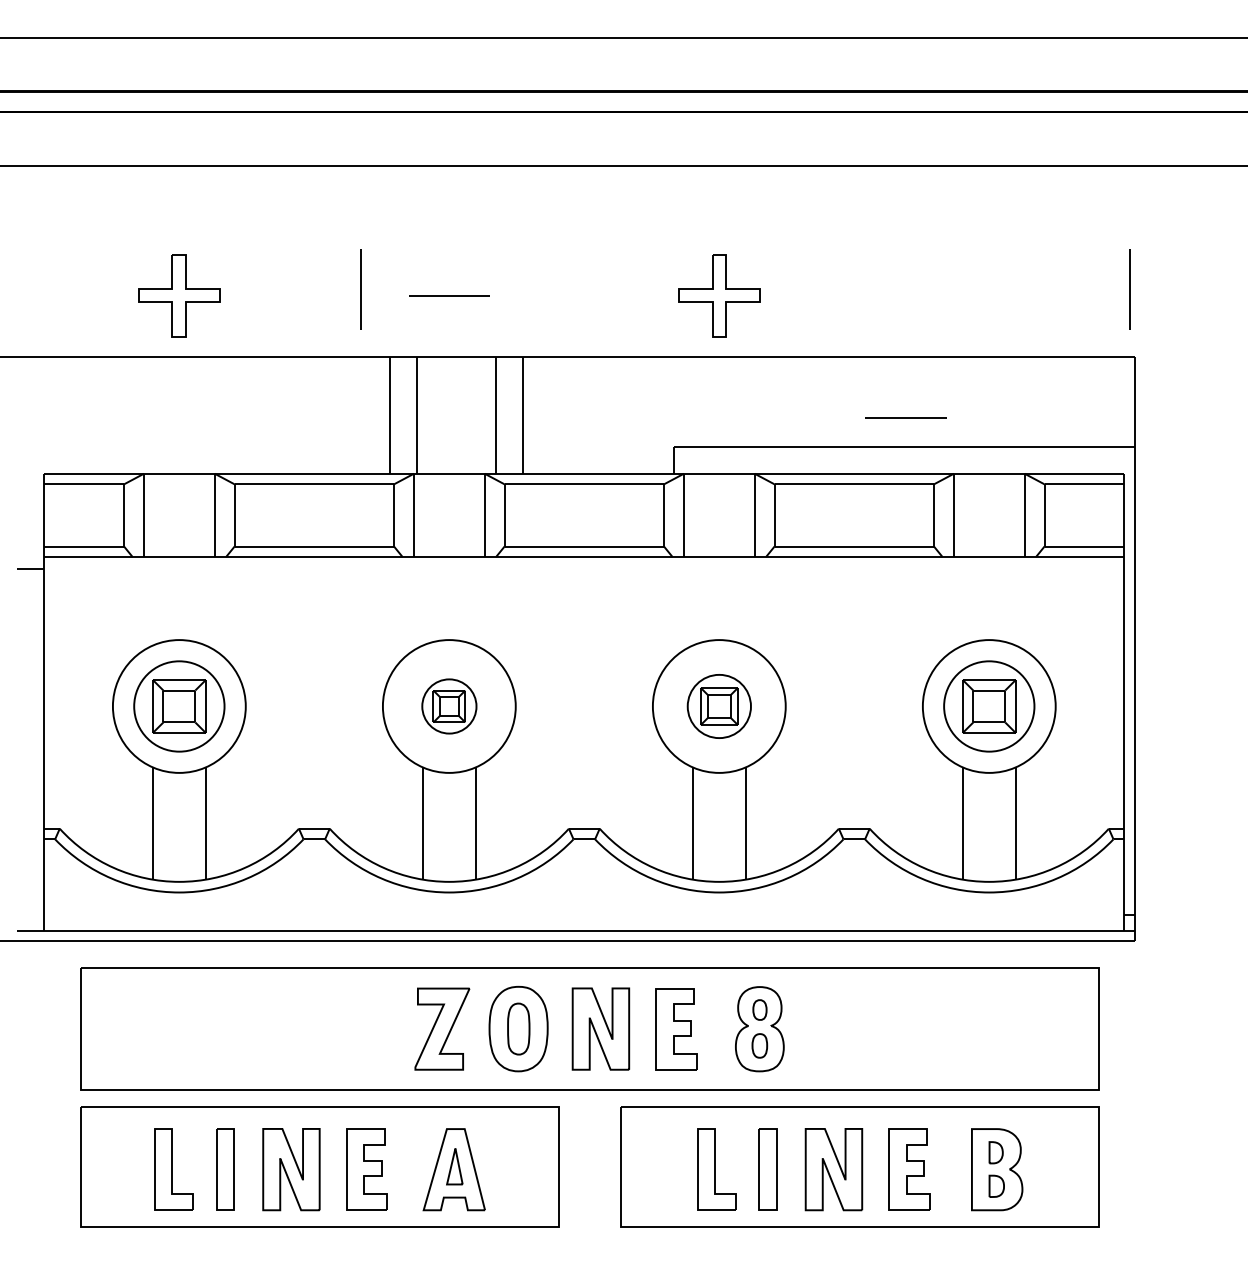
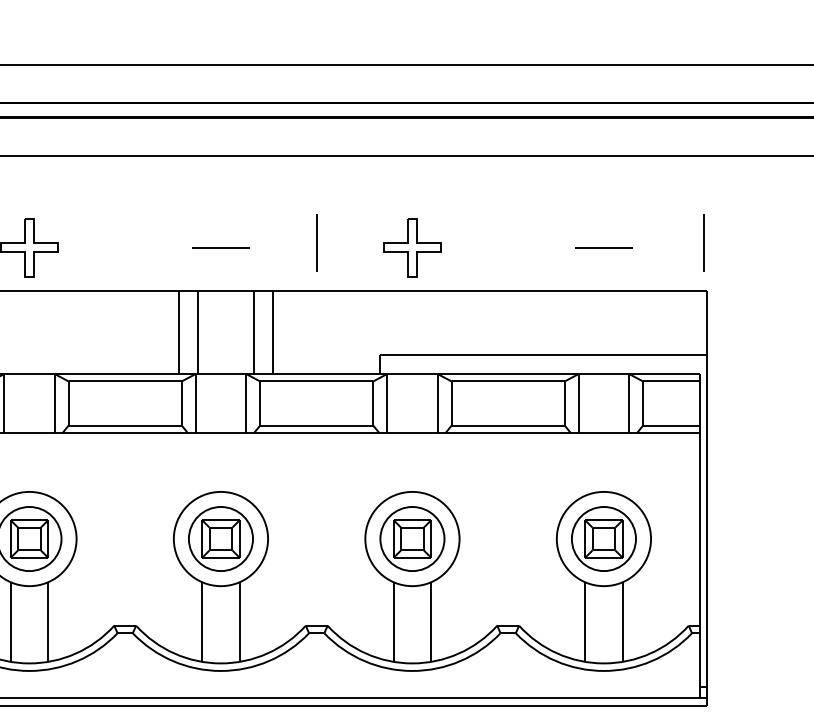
line: (360, 289) -> (316, 243), moved
line: (905, 417) -> (603, 247), moved
part: (449, 706) -> (221, 539), size x1.67
part: (719, 706) -> (412, 539), size x1.43

